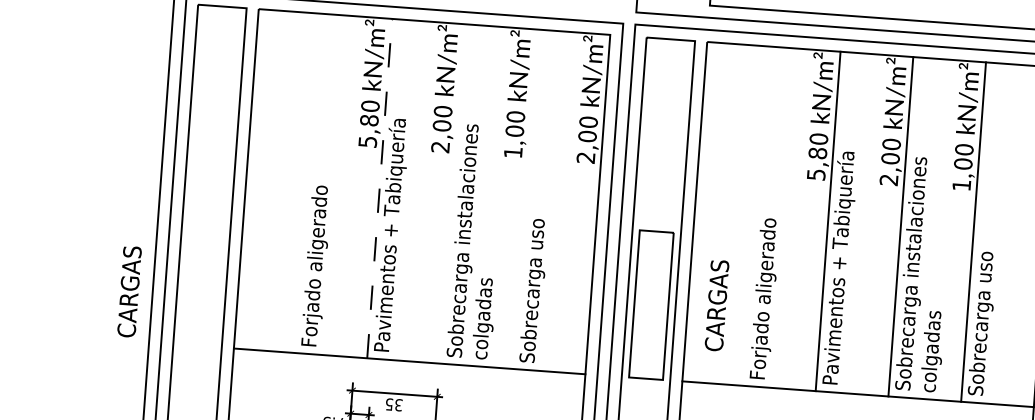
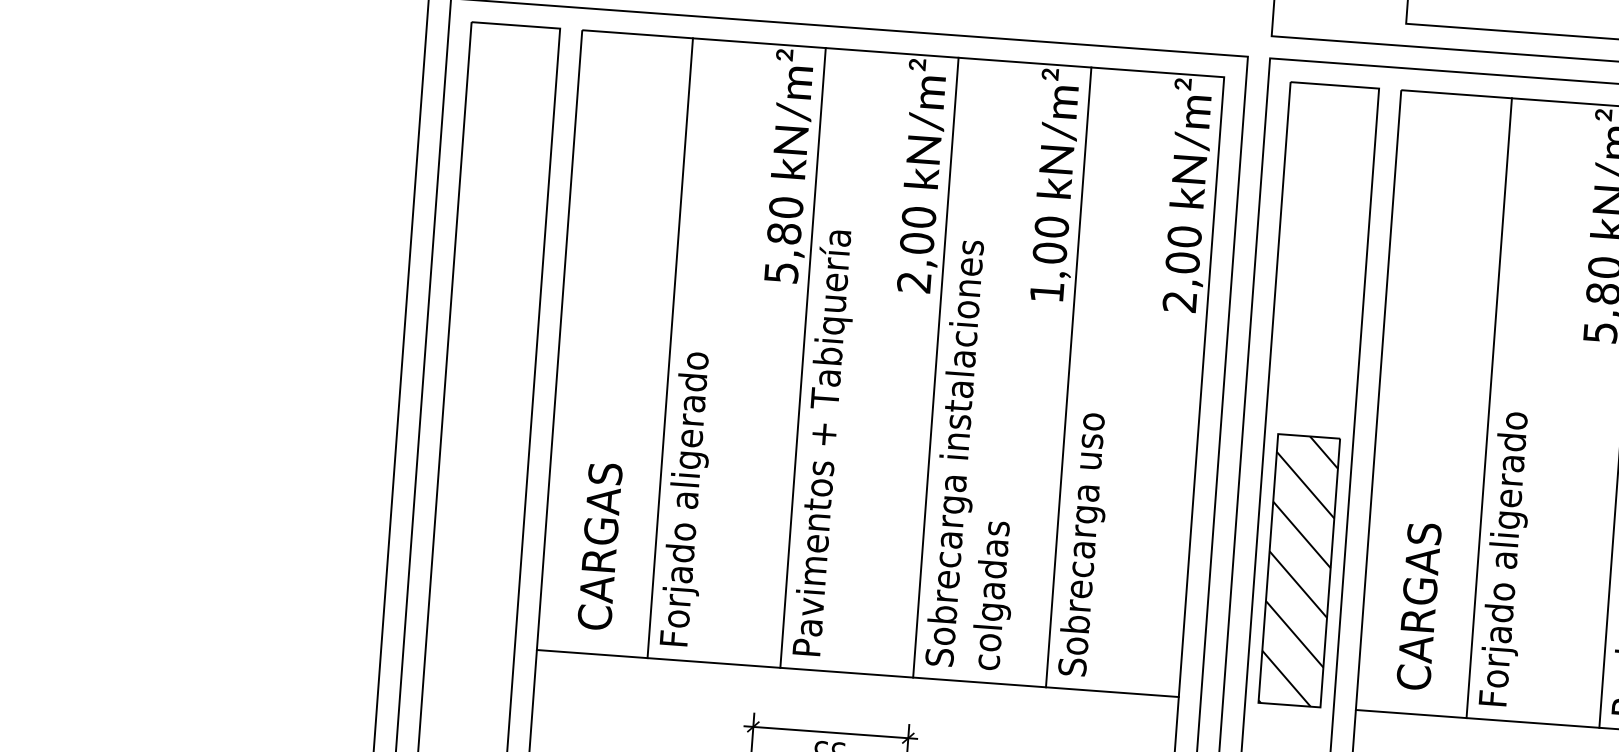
line: (306, 182) -> (669, 346), added
line: (379, 188) -> (802, 357), dashed -> solid
line: (451, 193) -> (934, 366), added
line: (524, 198) -> (1067, 376), added
line: (754, 215) -> (1487, 407), added
text: (129, 291) -> (600, 545), moved
hatch: (650, 305) -> (1297, 571), added
text: (716, 305) -> (1418, 606), moved

